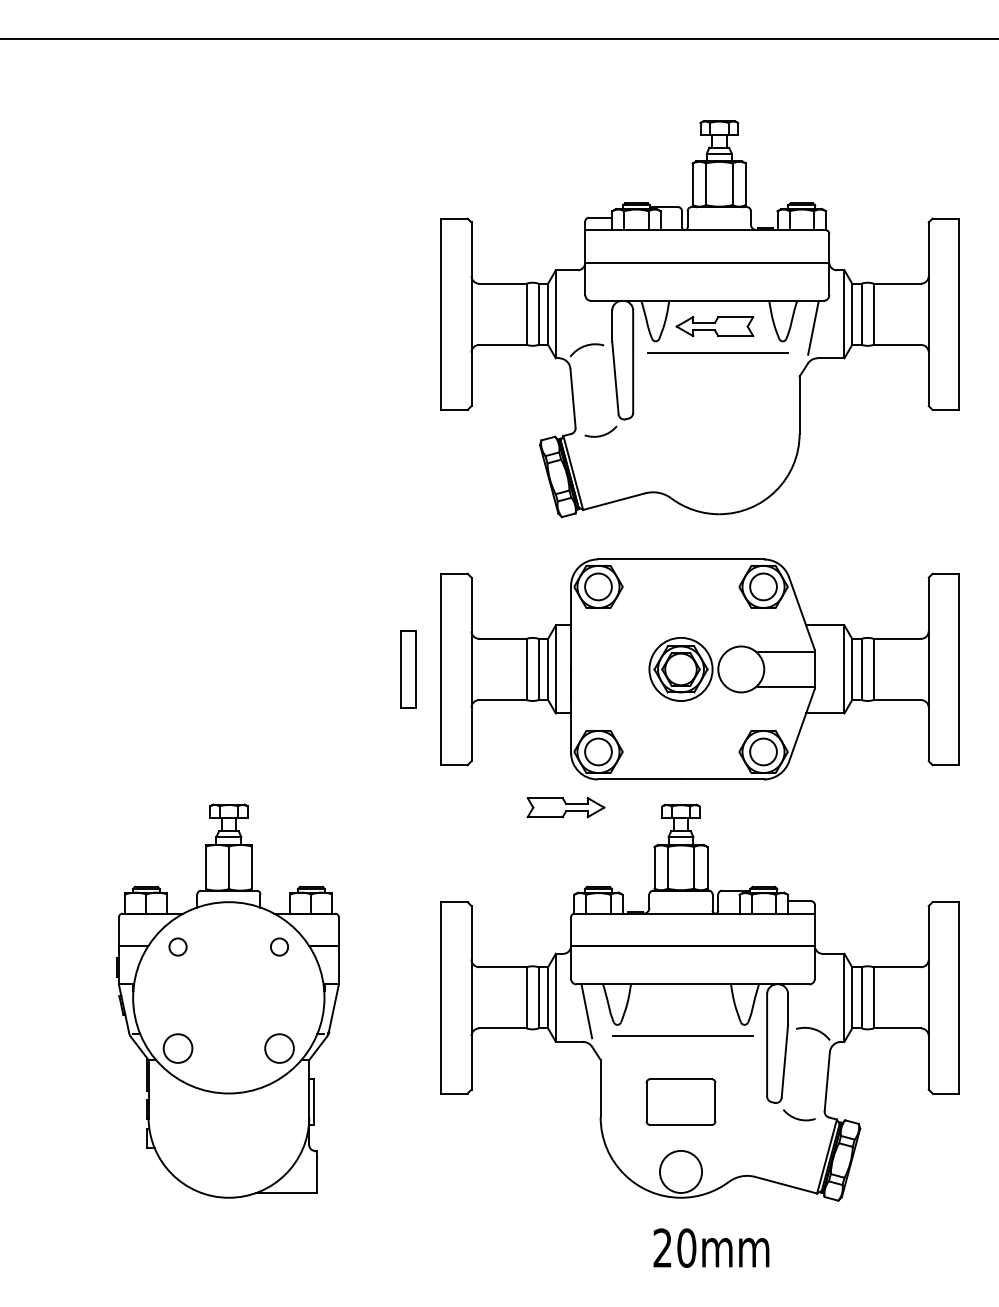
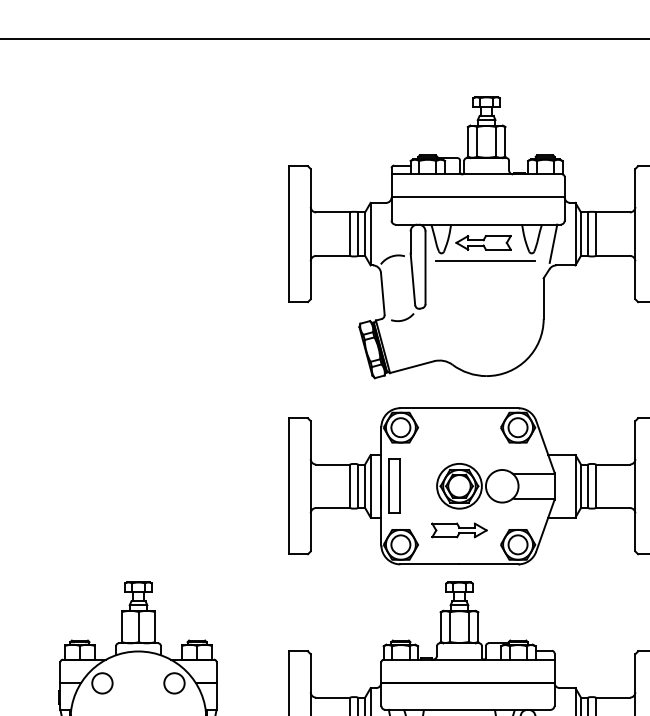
part: (408, 669) -> (394, 486), moved
part: (565, 807) -> (459, 530), moved
circle: (177, 946) -> (102, 682), size x1.67
circle: (279, 946) -> (174, 682), size x1.67

